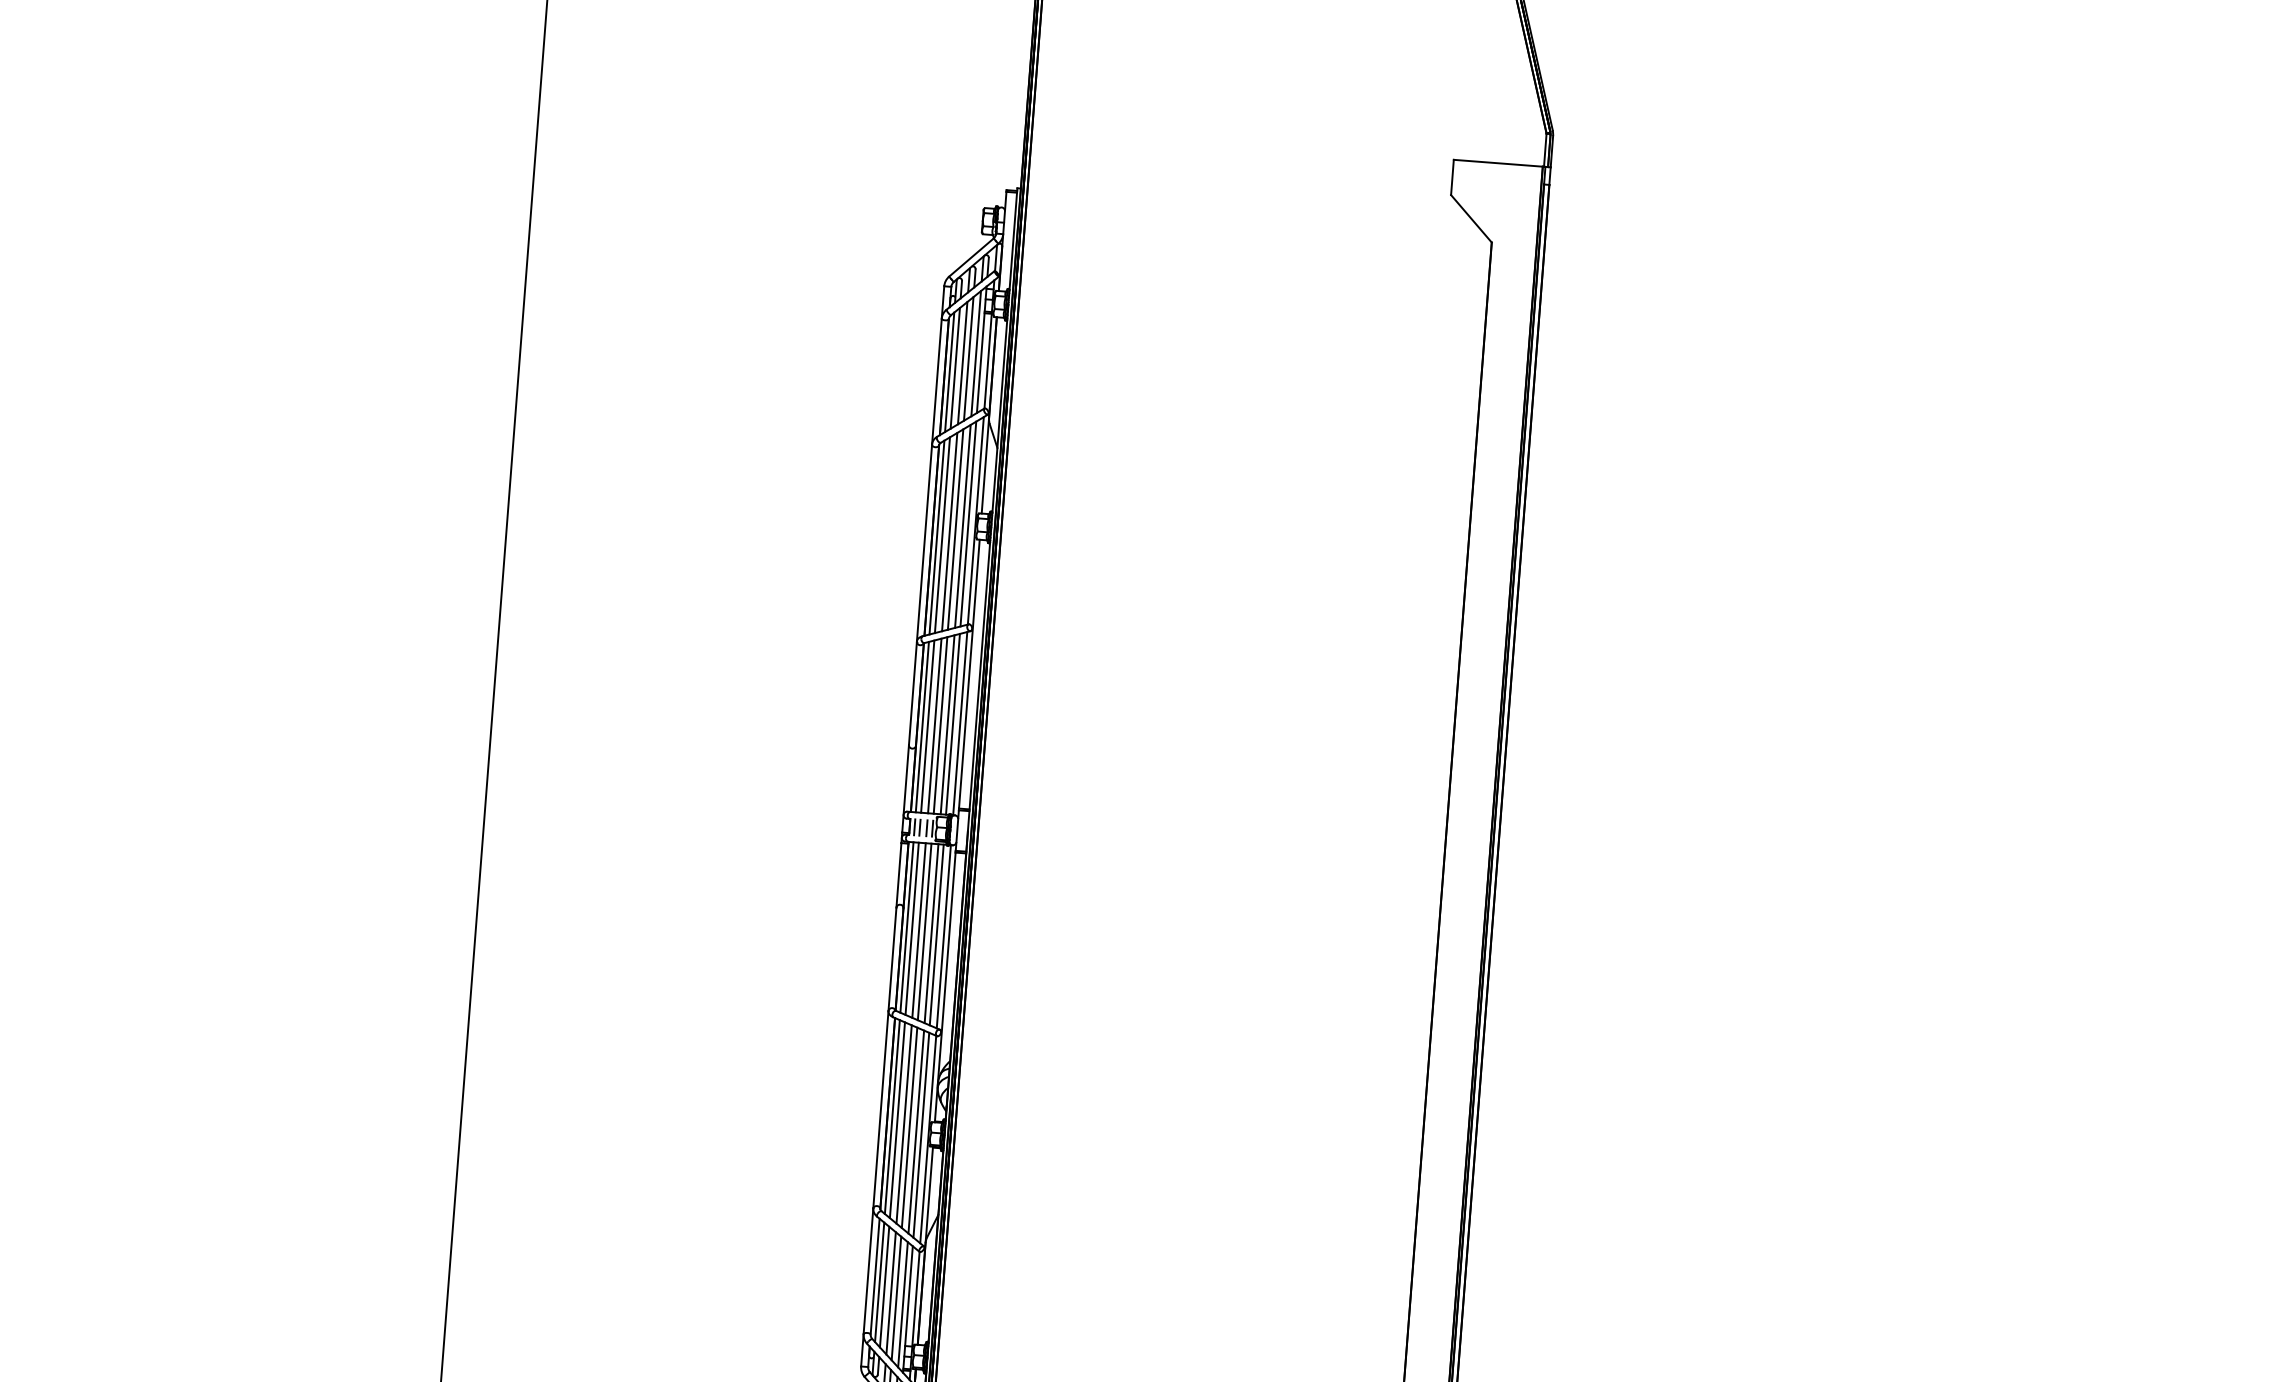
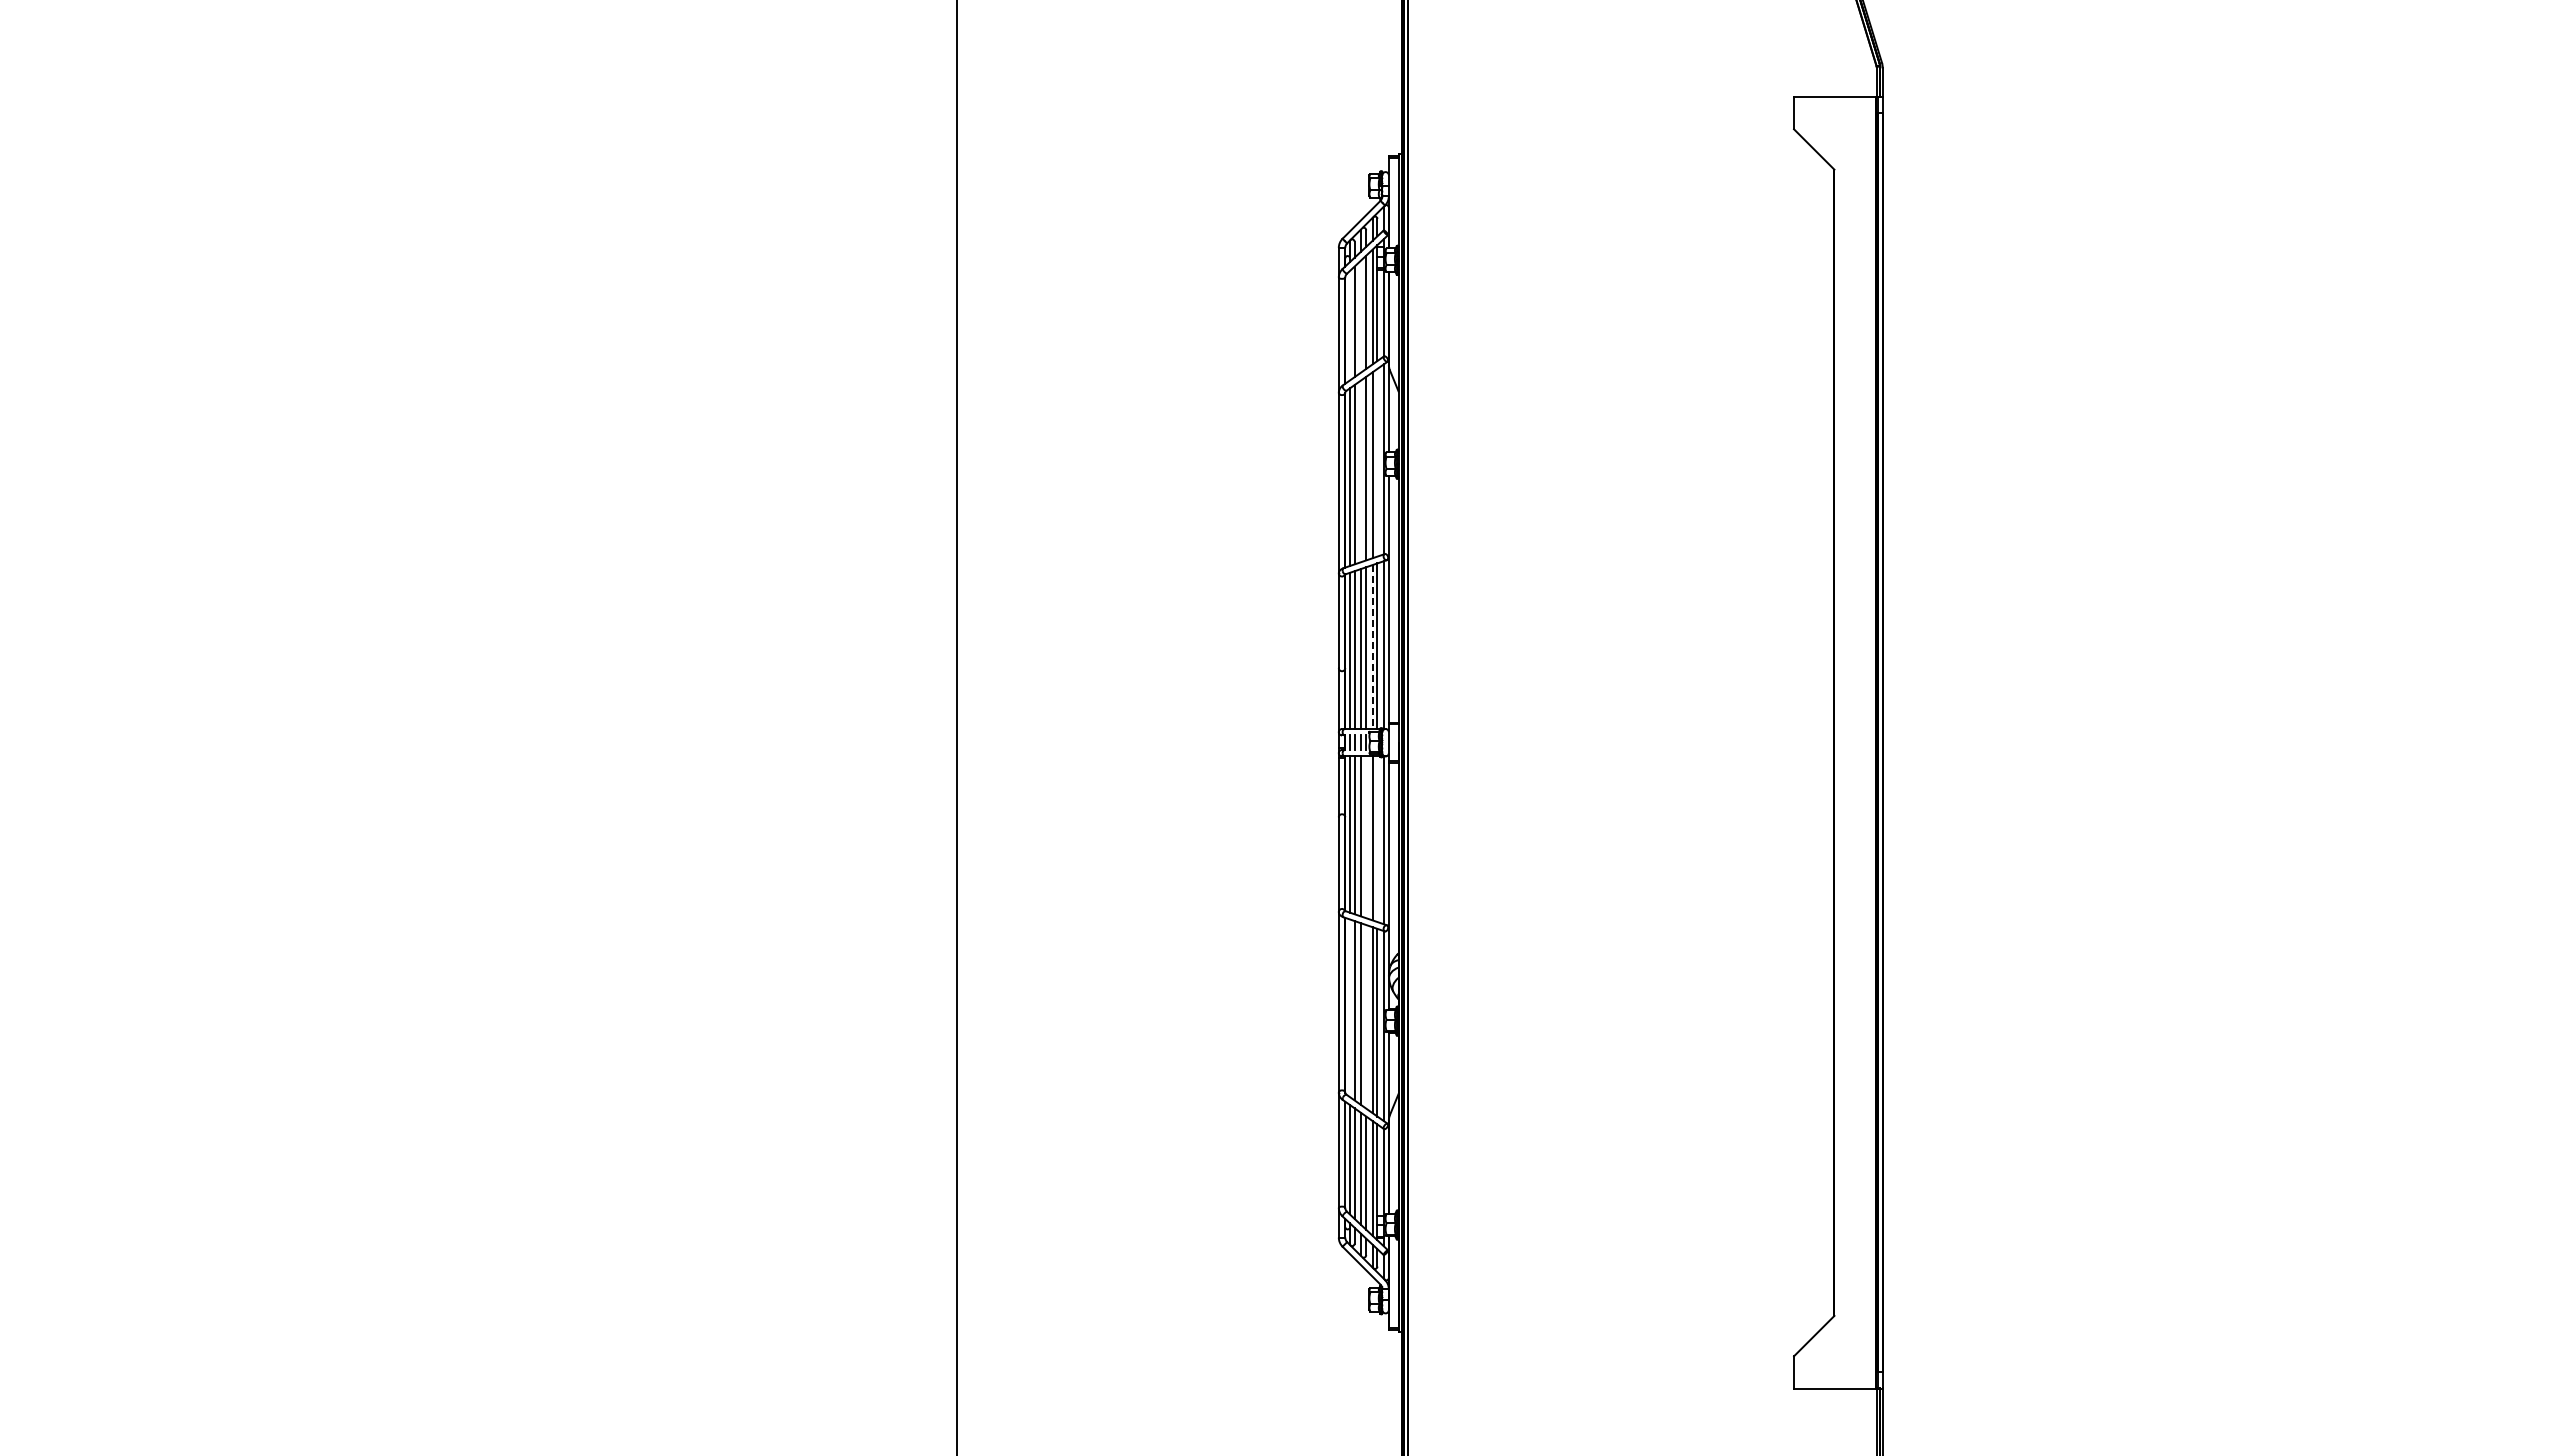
line: (963, 363) -> (1361, 316), removed
line: (949, 371) -> (1349, 325), removed
line: (968, 523) -> (1377, 462), removed
line: (950, 532) -> (1361, 471), removed
line: (947, 725) -> (1372, 647), solid -> dashed
line: (924, 932) -> (1366, 837), removed
line: (936, 935) -> (1377, 839), removed
line: (892, 1116) -> (1349, 1007), removed
line: (909, 1127) -> (1366, 1016), removed

